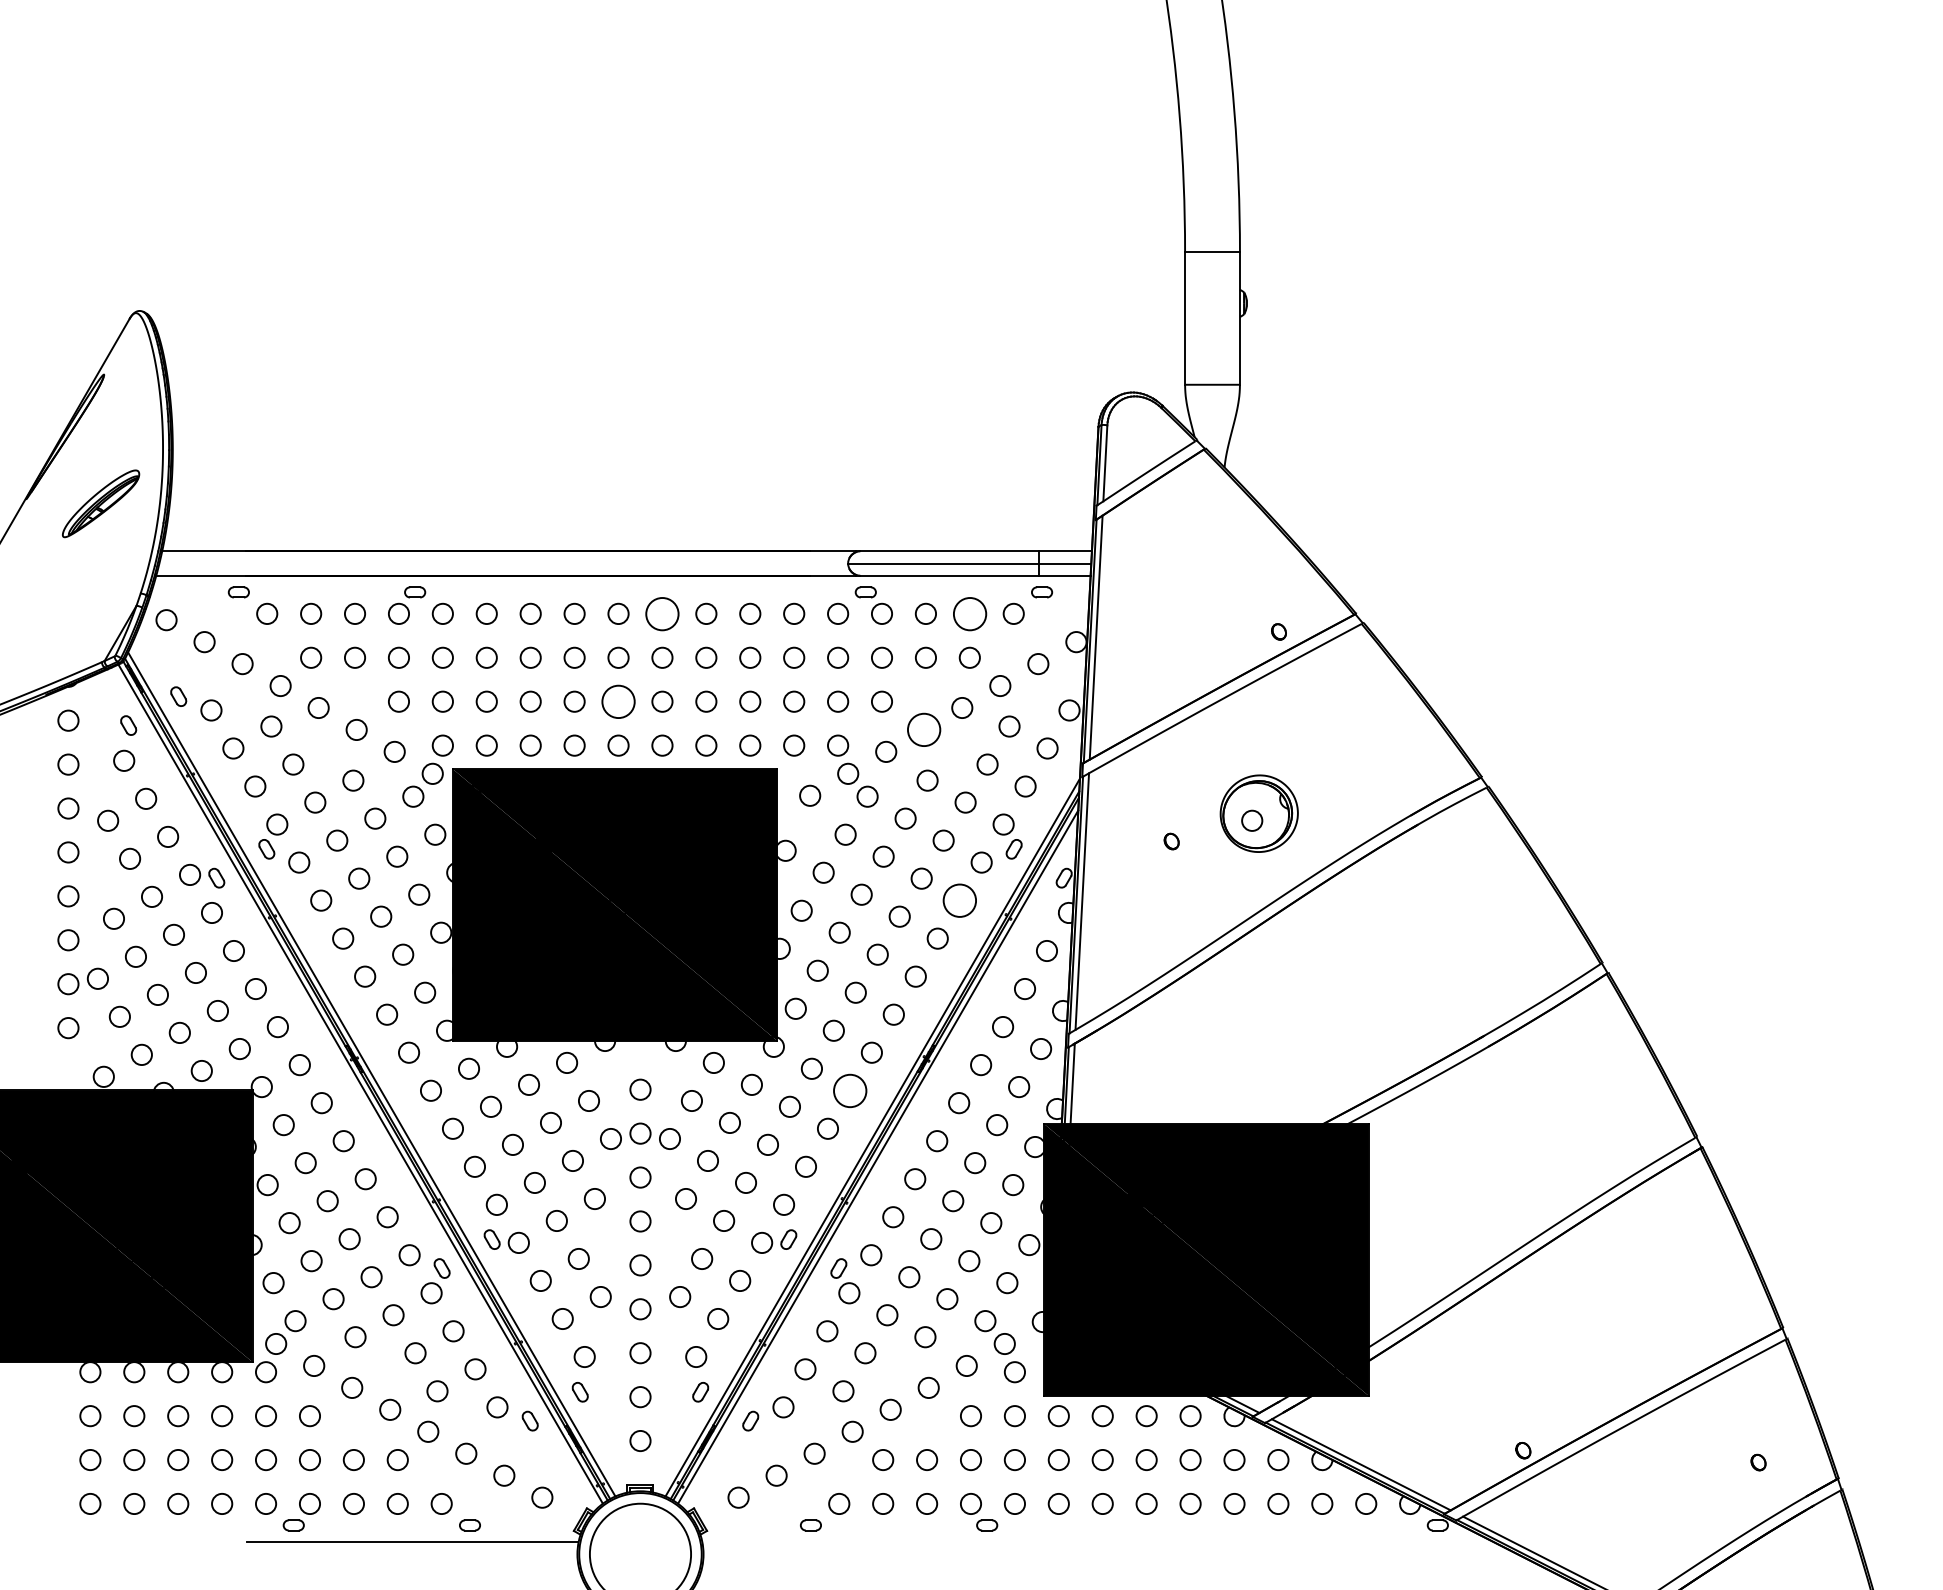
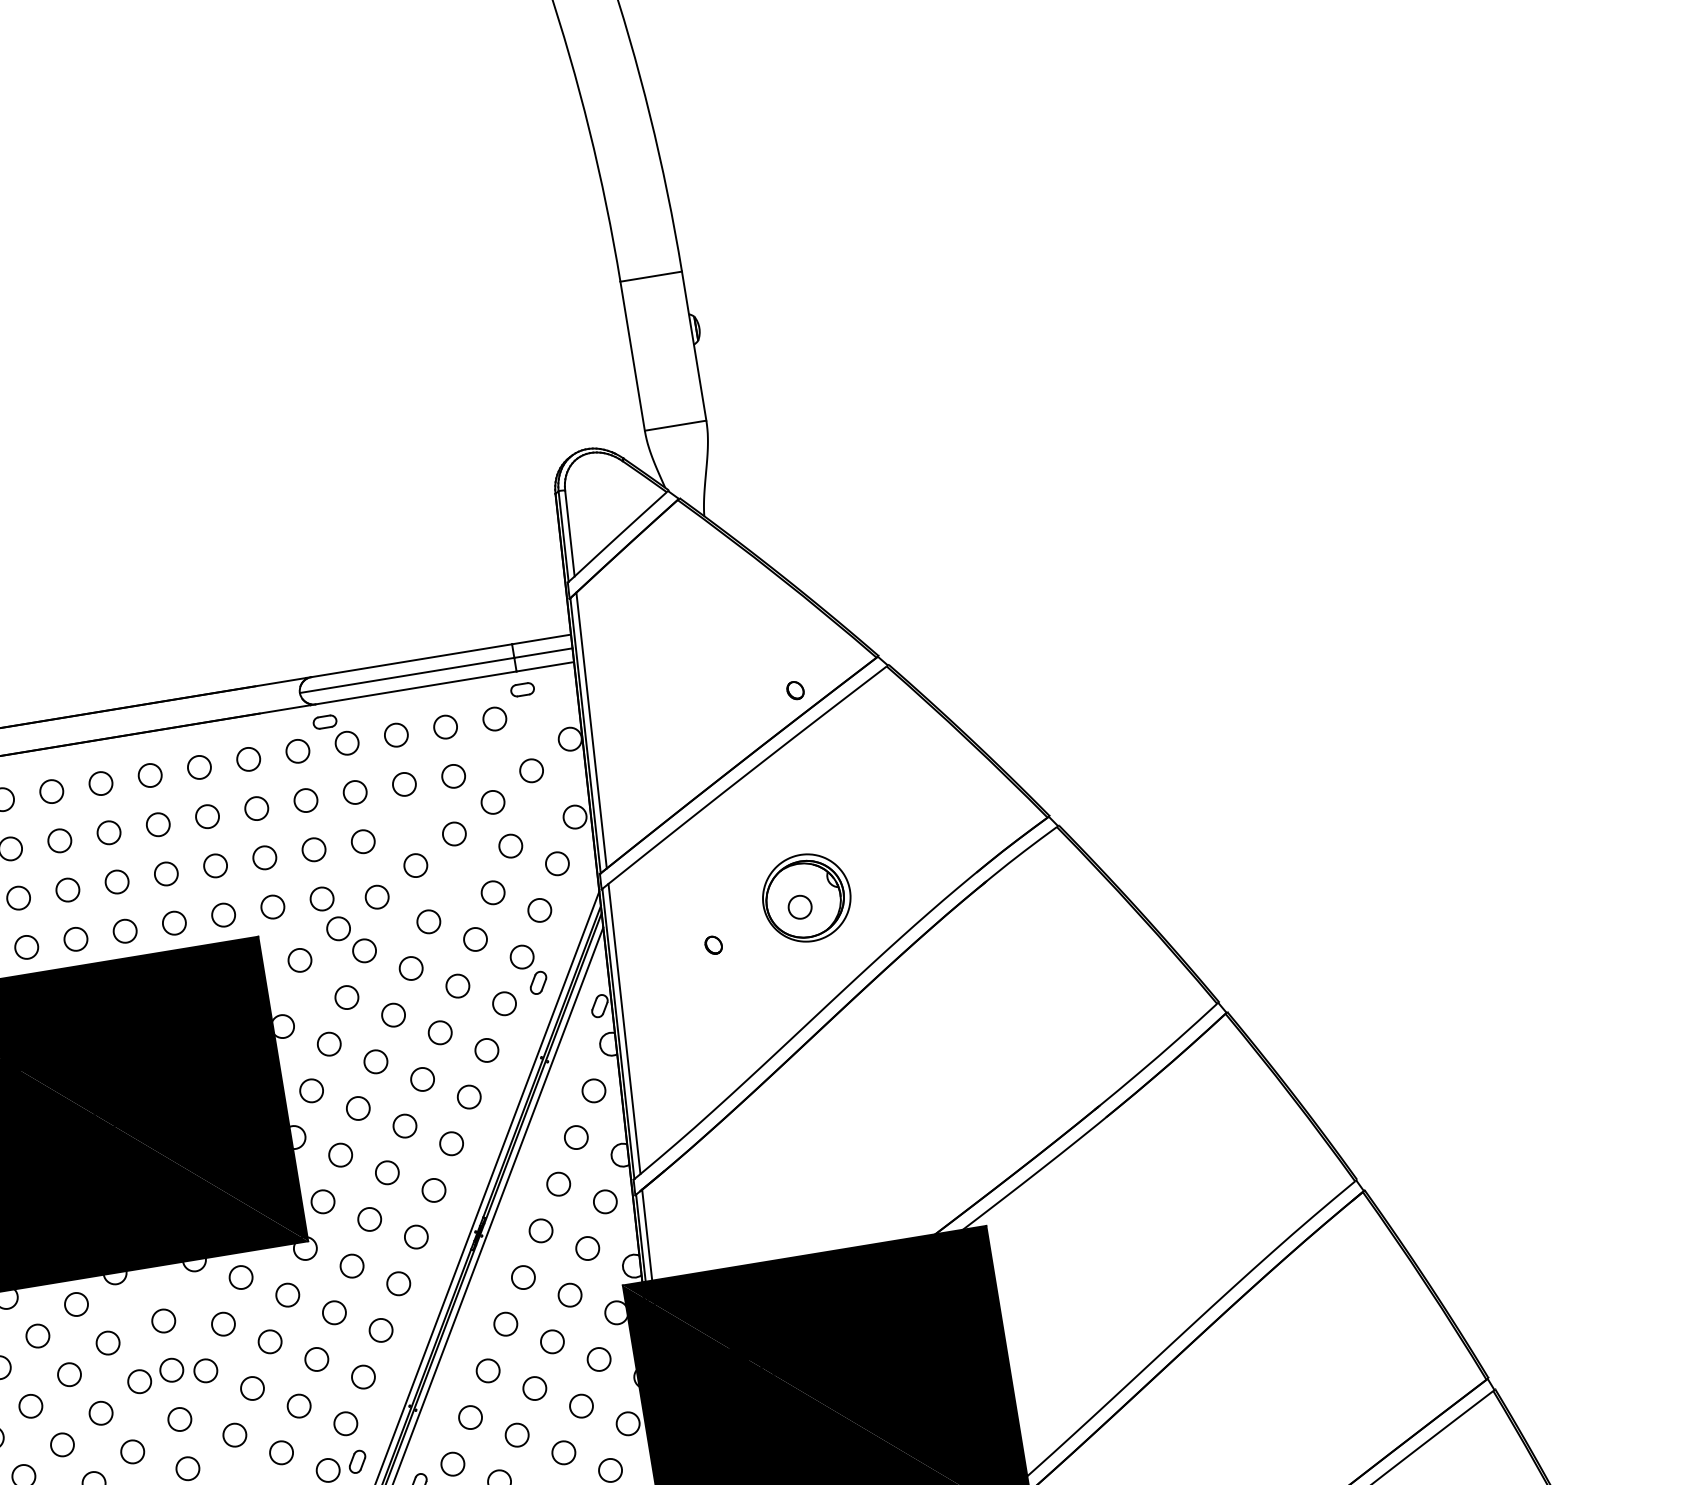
circle: (662, 613) -> (100, 783), size x0.62
circle: (969, 613) -> (445, 726), size x0.62
circle: (618, 701) -> (67, 889), size x0.62
circle: (924, 729) -> (416, 865), size x0.62
circle: (959, 900) -> (486, 1050), size x0.62
circle: (849, 1090) -> (398, 1283), size x0.62

